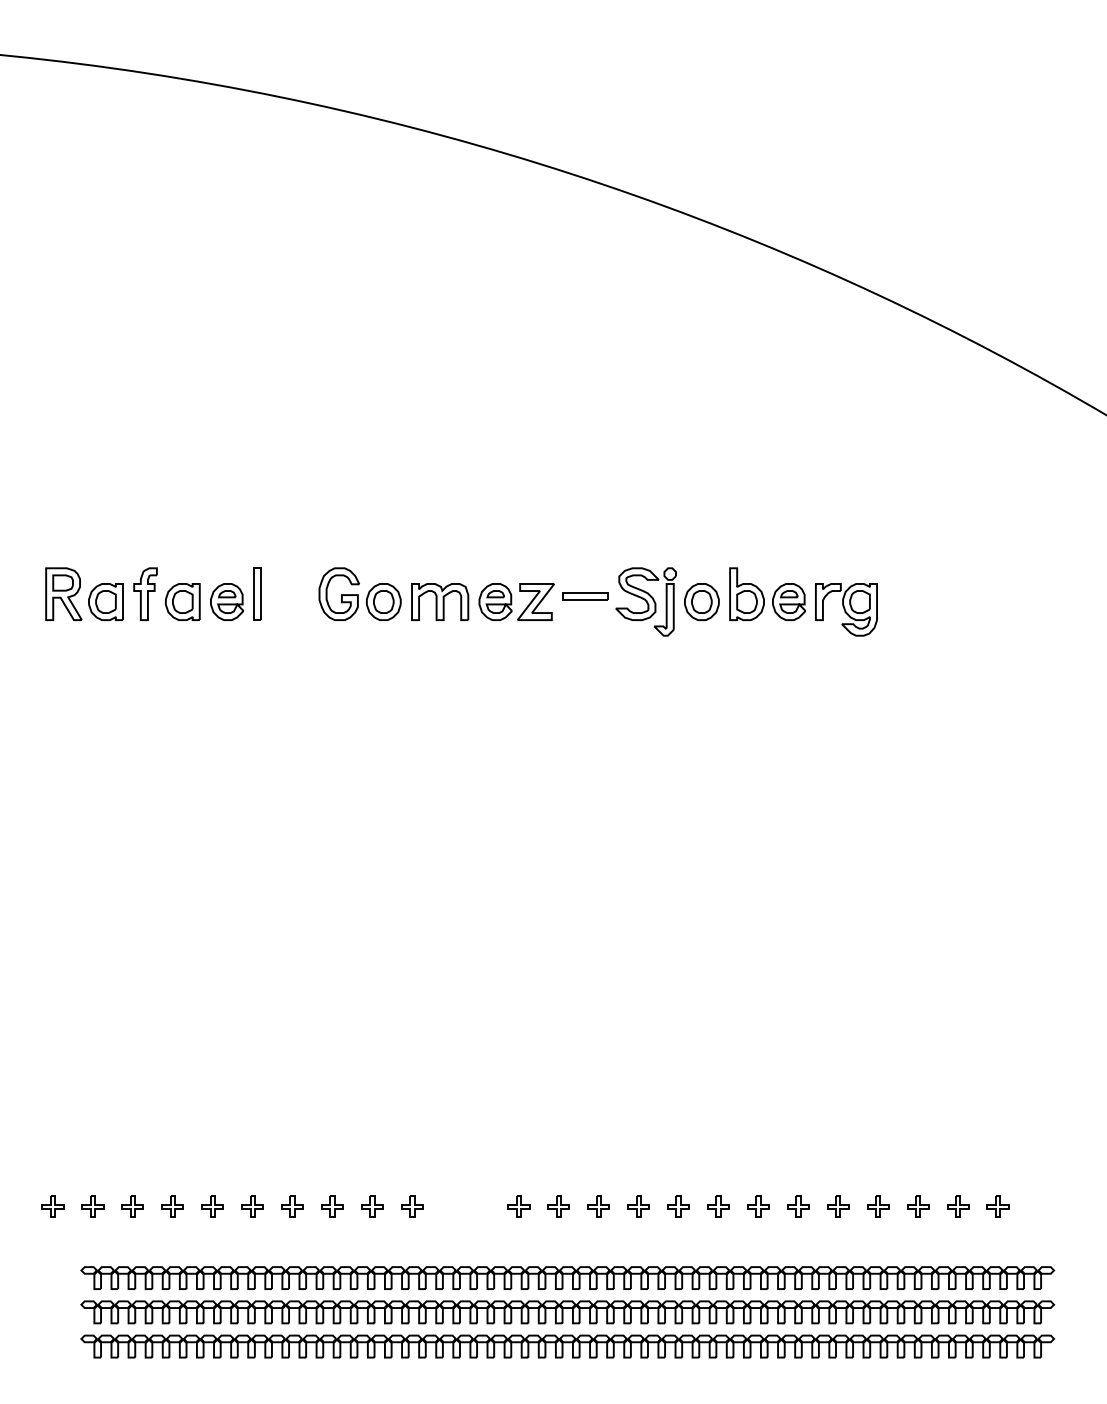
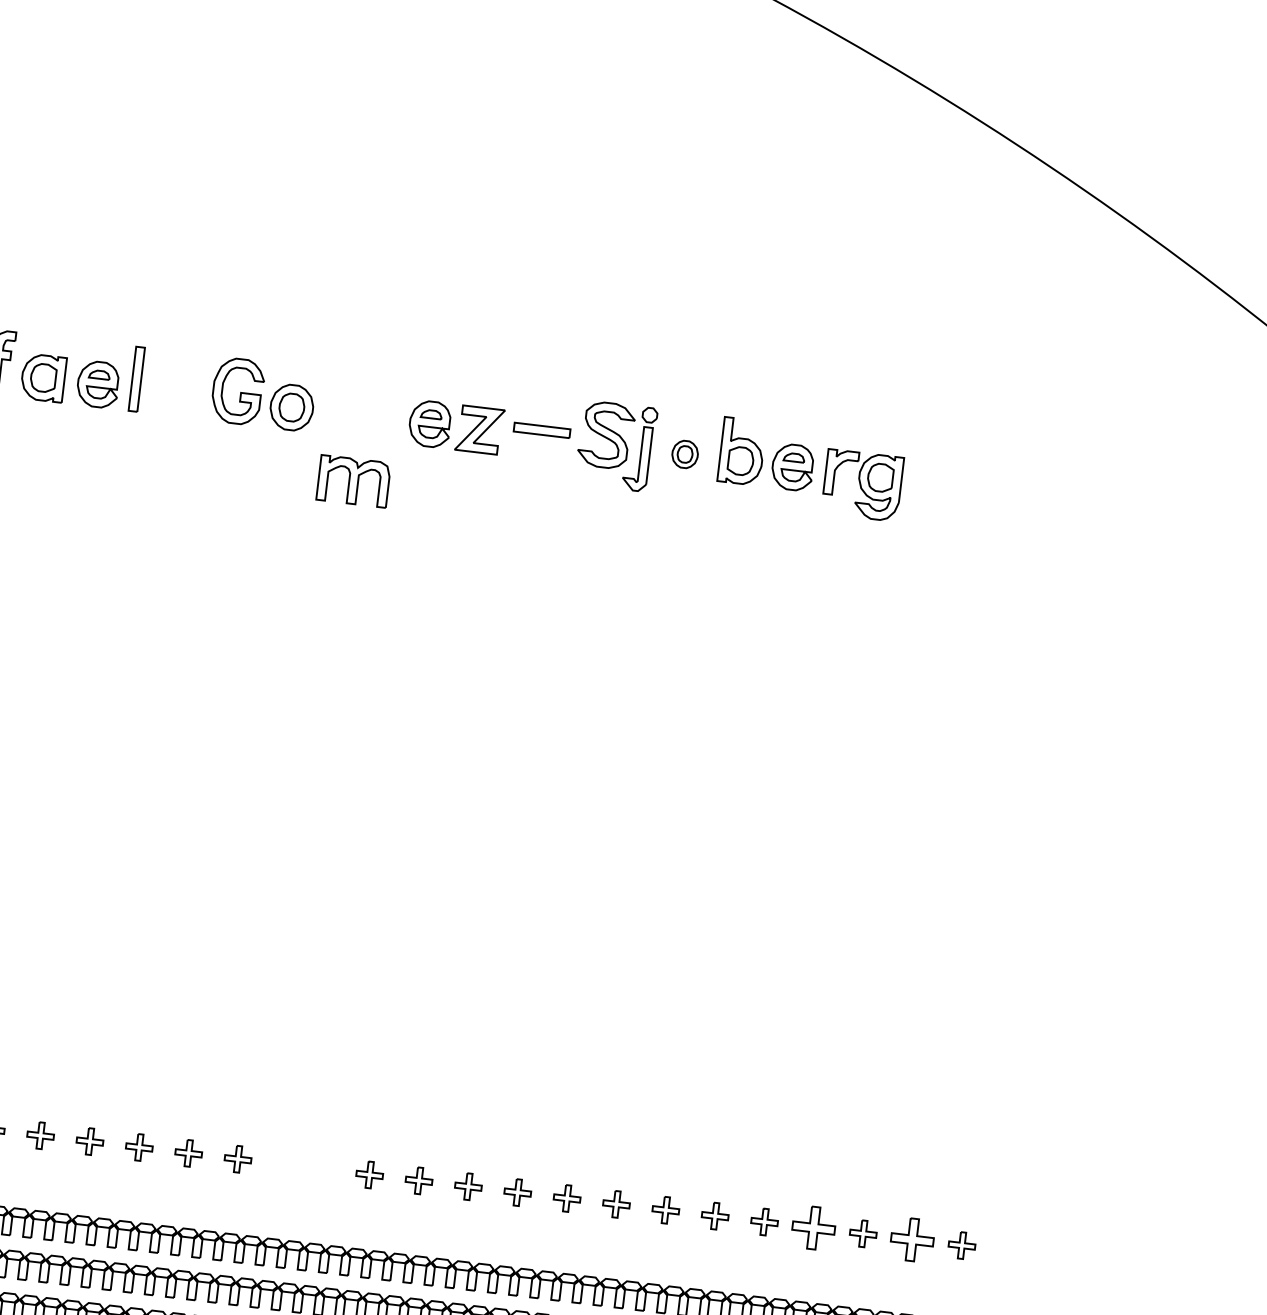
part: (440, 601) -> (354, 480), moved
part: (701, 601) -> (684, 453), size x0.6
part: (878, 1206) -> (814, 1227), size x1.6
part: (958, 1206) -> (913, 1239), size x1.6

